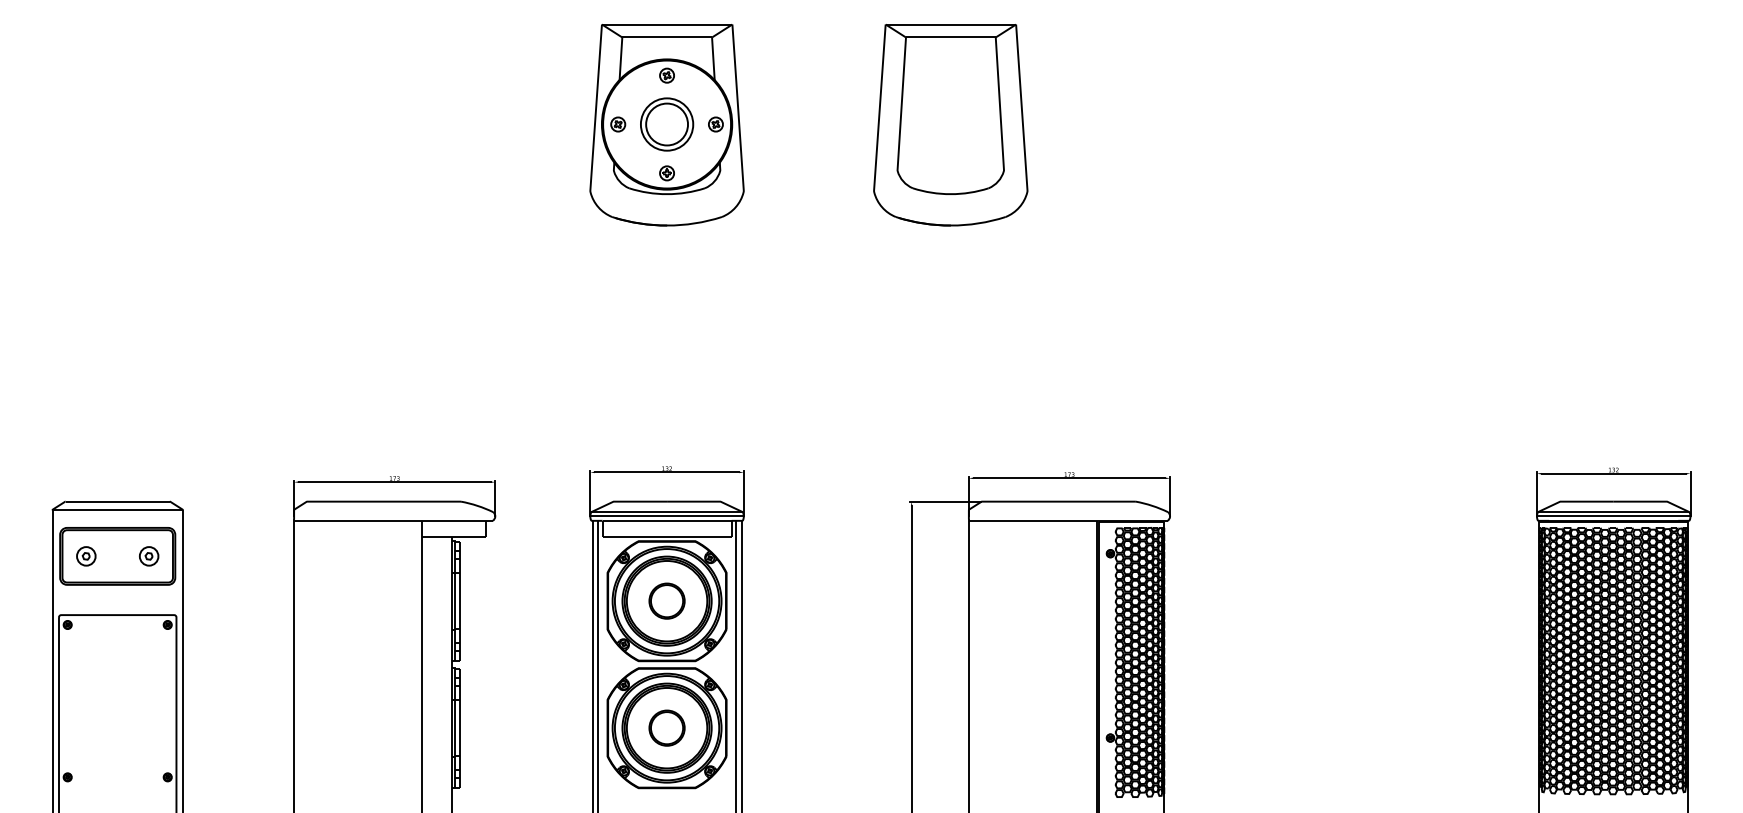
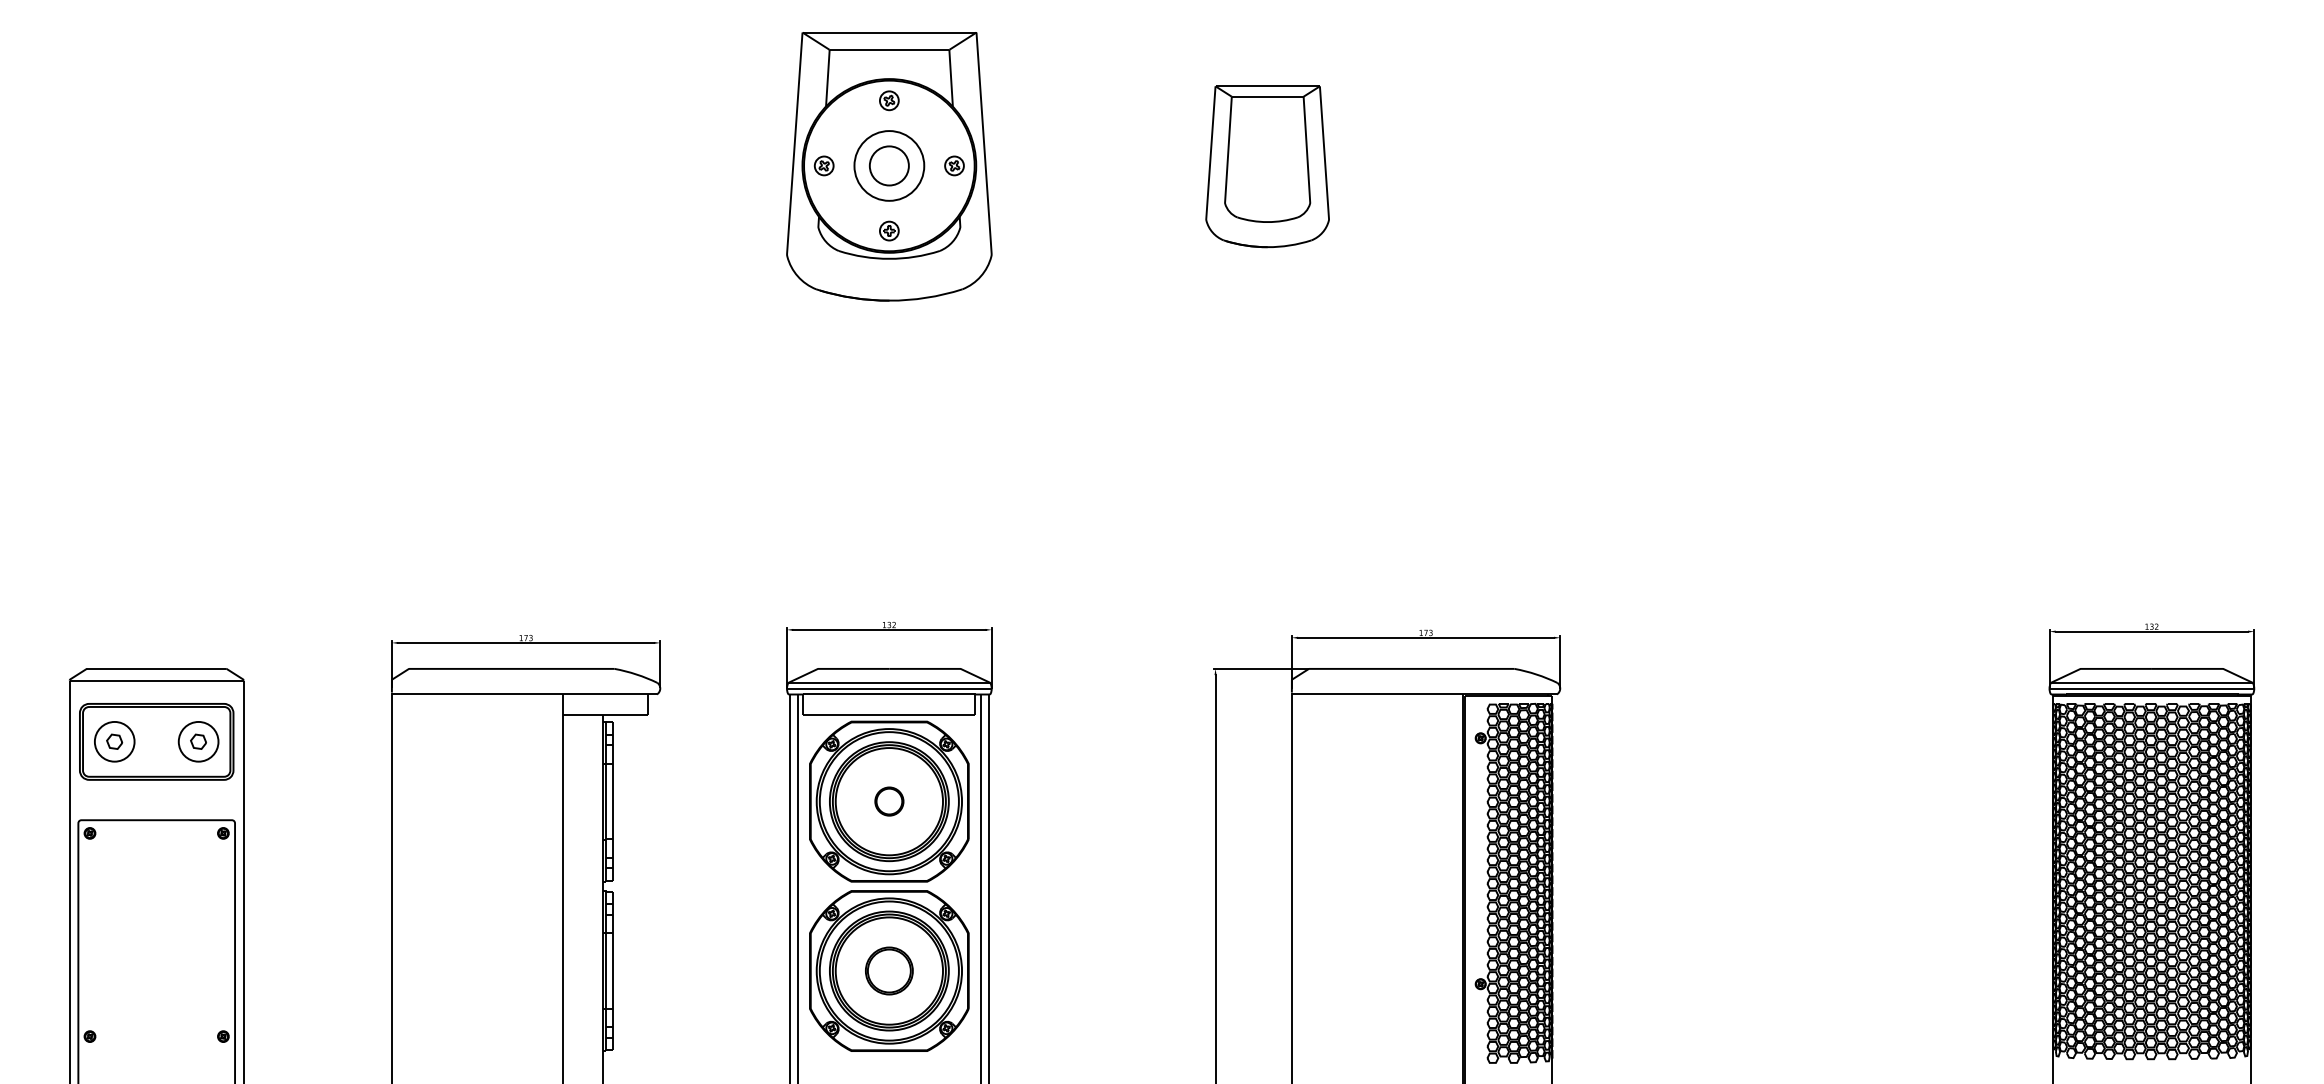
circle: (667, 124) -> (889, 165), size x0.7
part: (950, 124) -> (1267, 166), size x0.6
part: (86, 556) -> (114, 741), size x1.6
part: (149, 556) -> (198, 741), size x1.6
part: (667, 601) -> (889, 801), size x0.6

